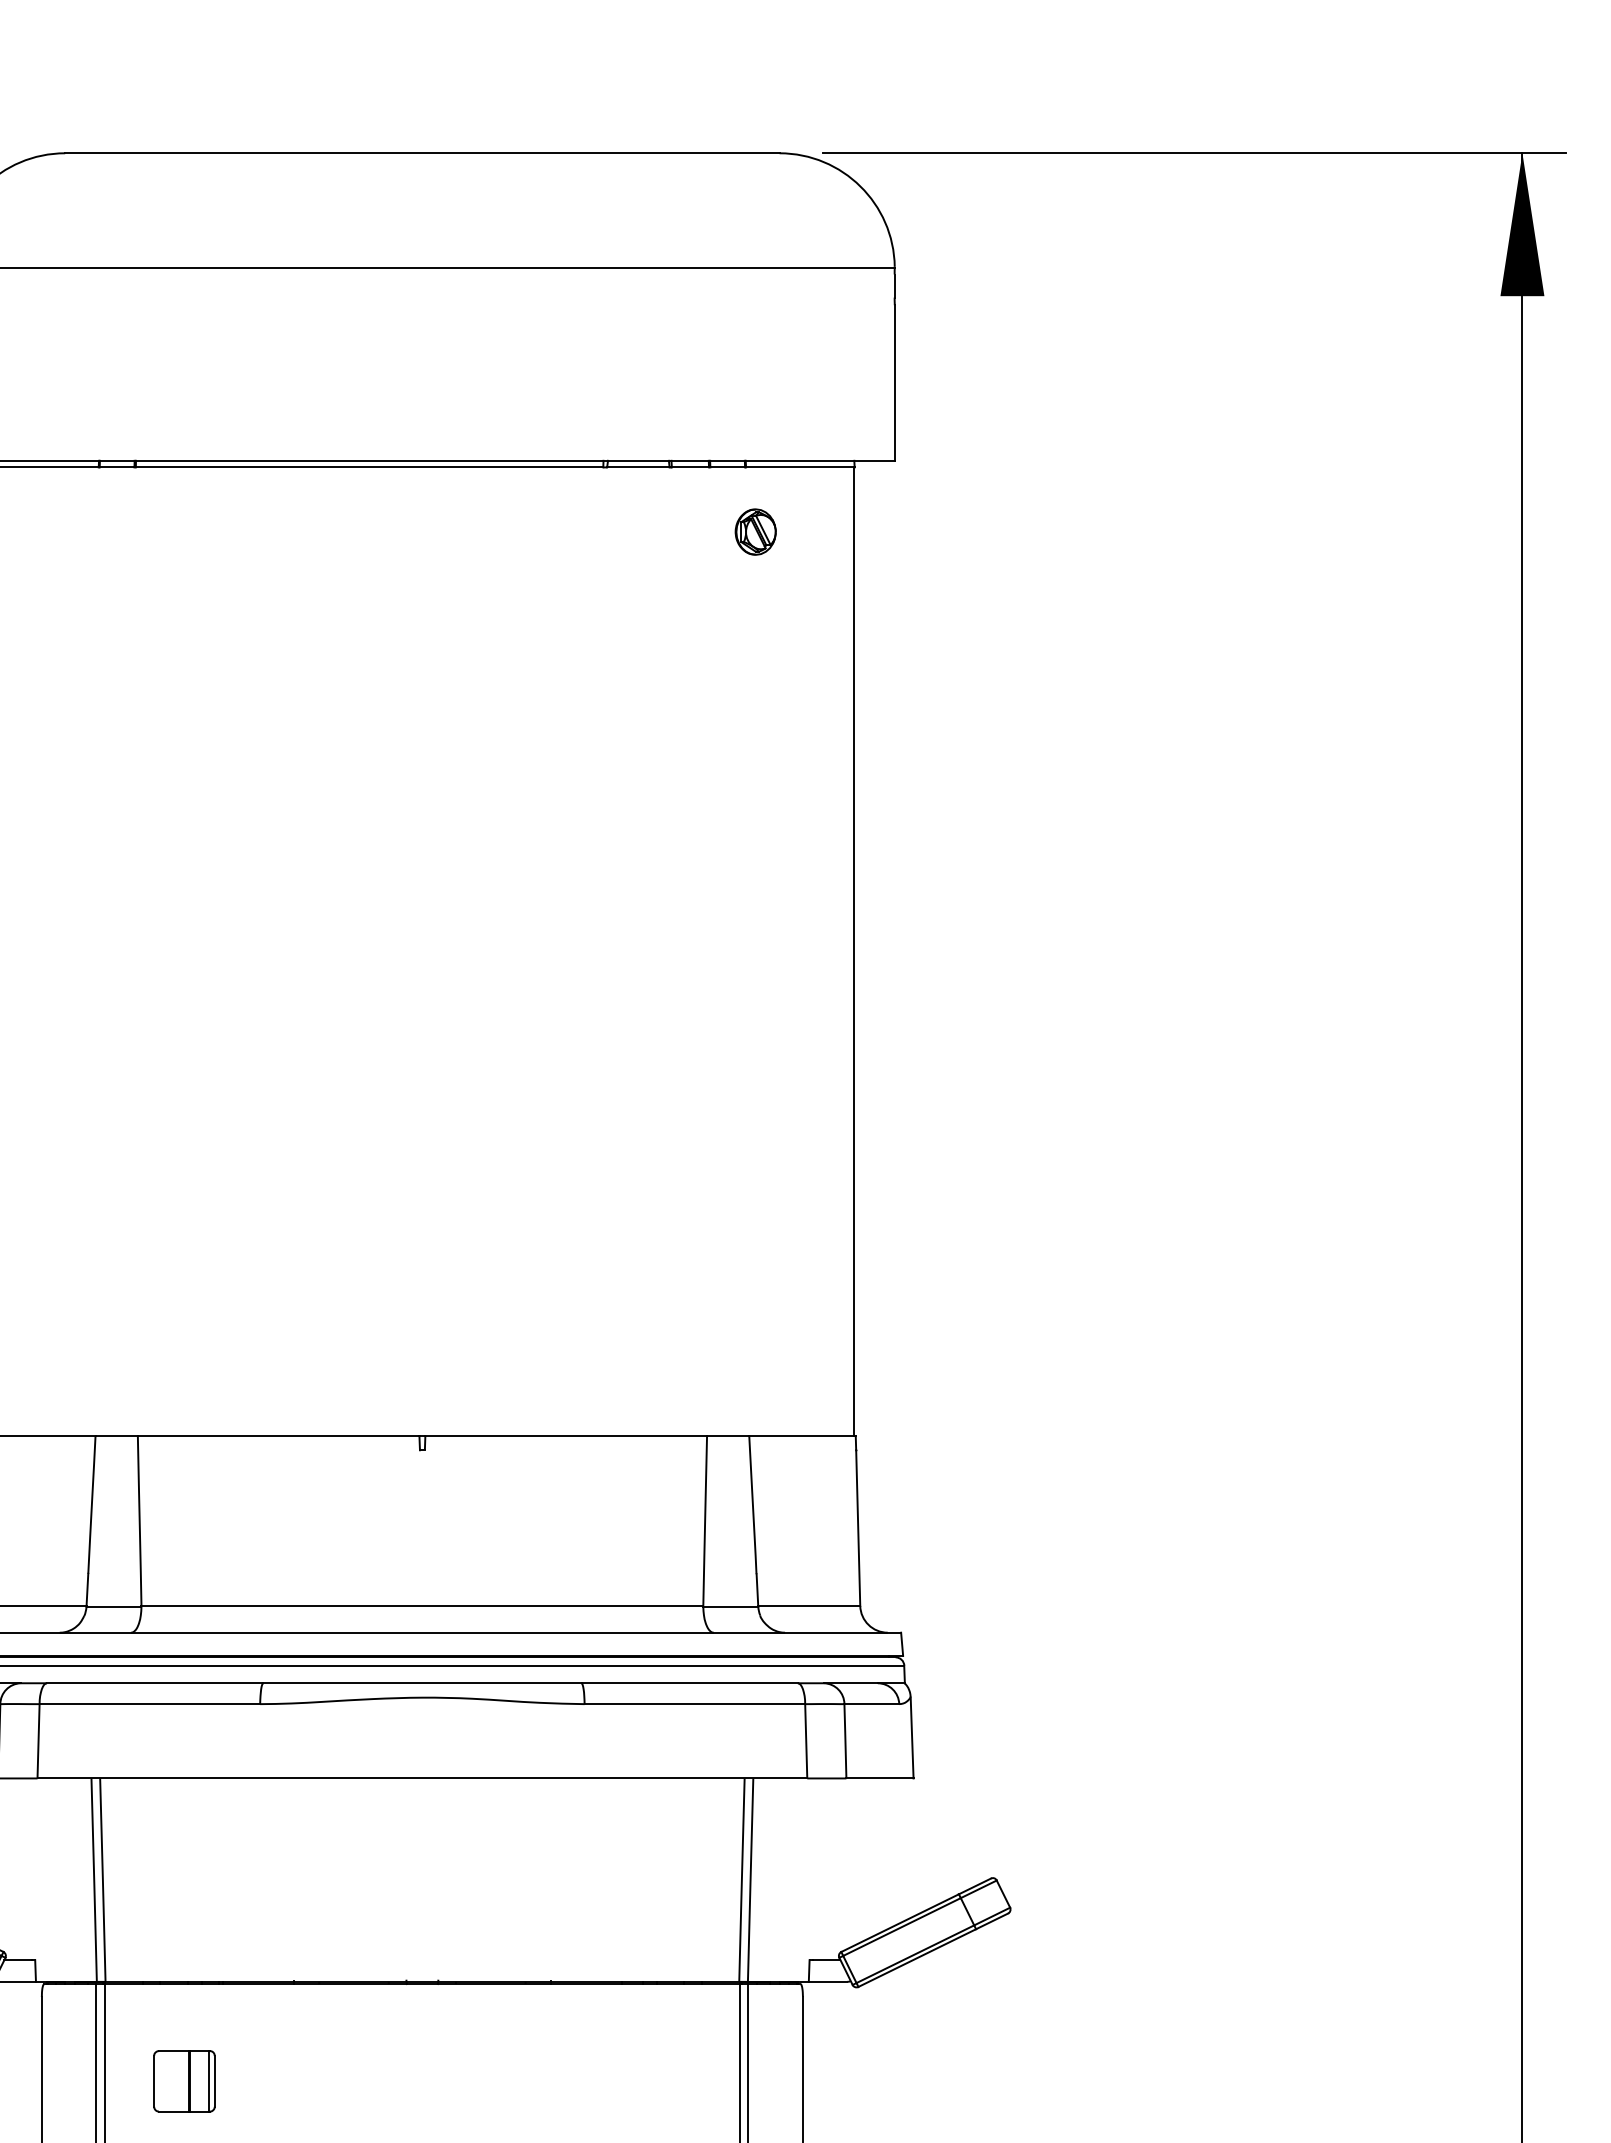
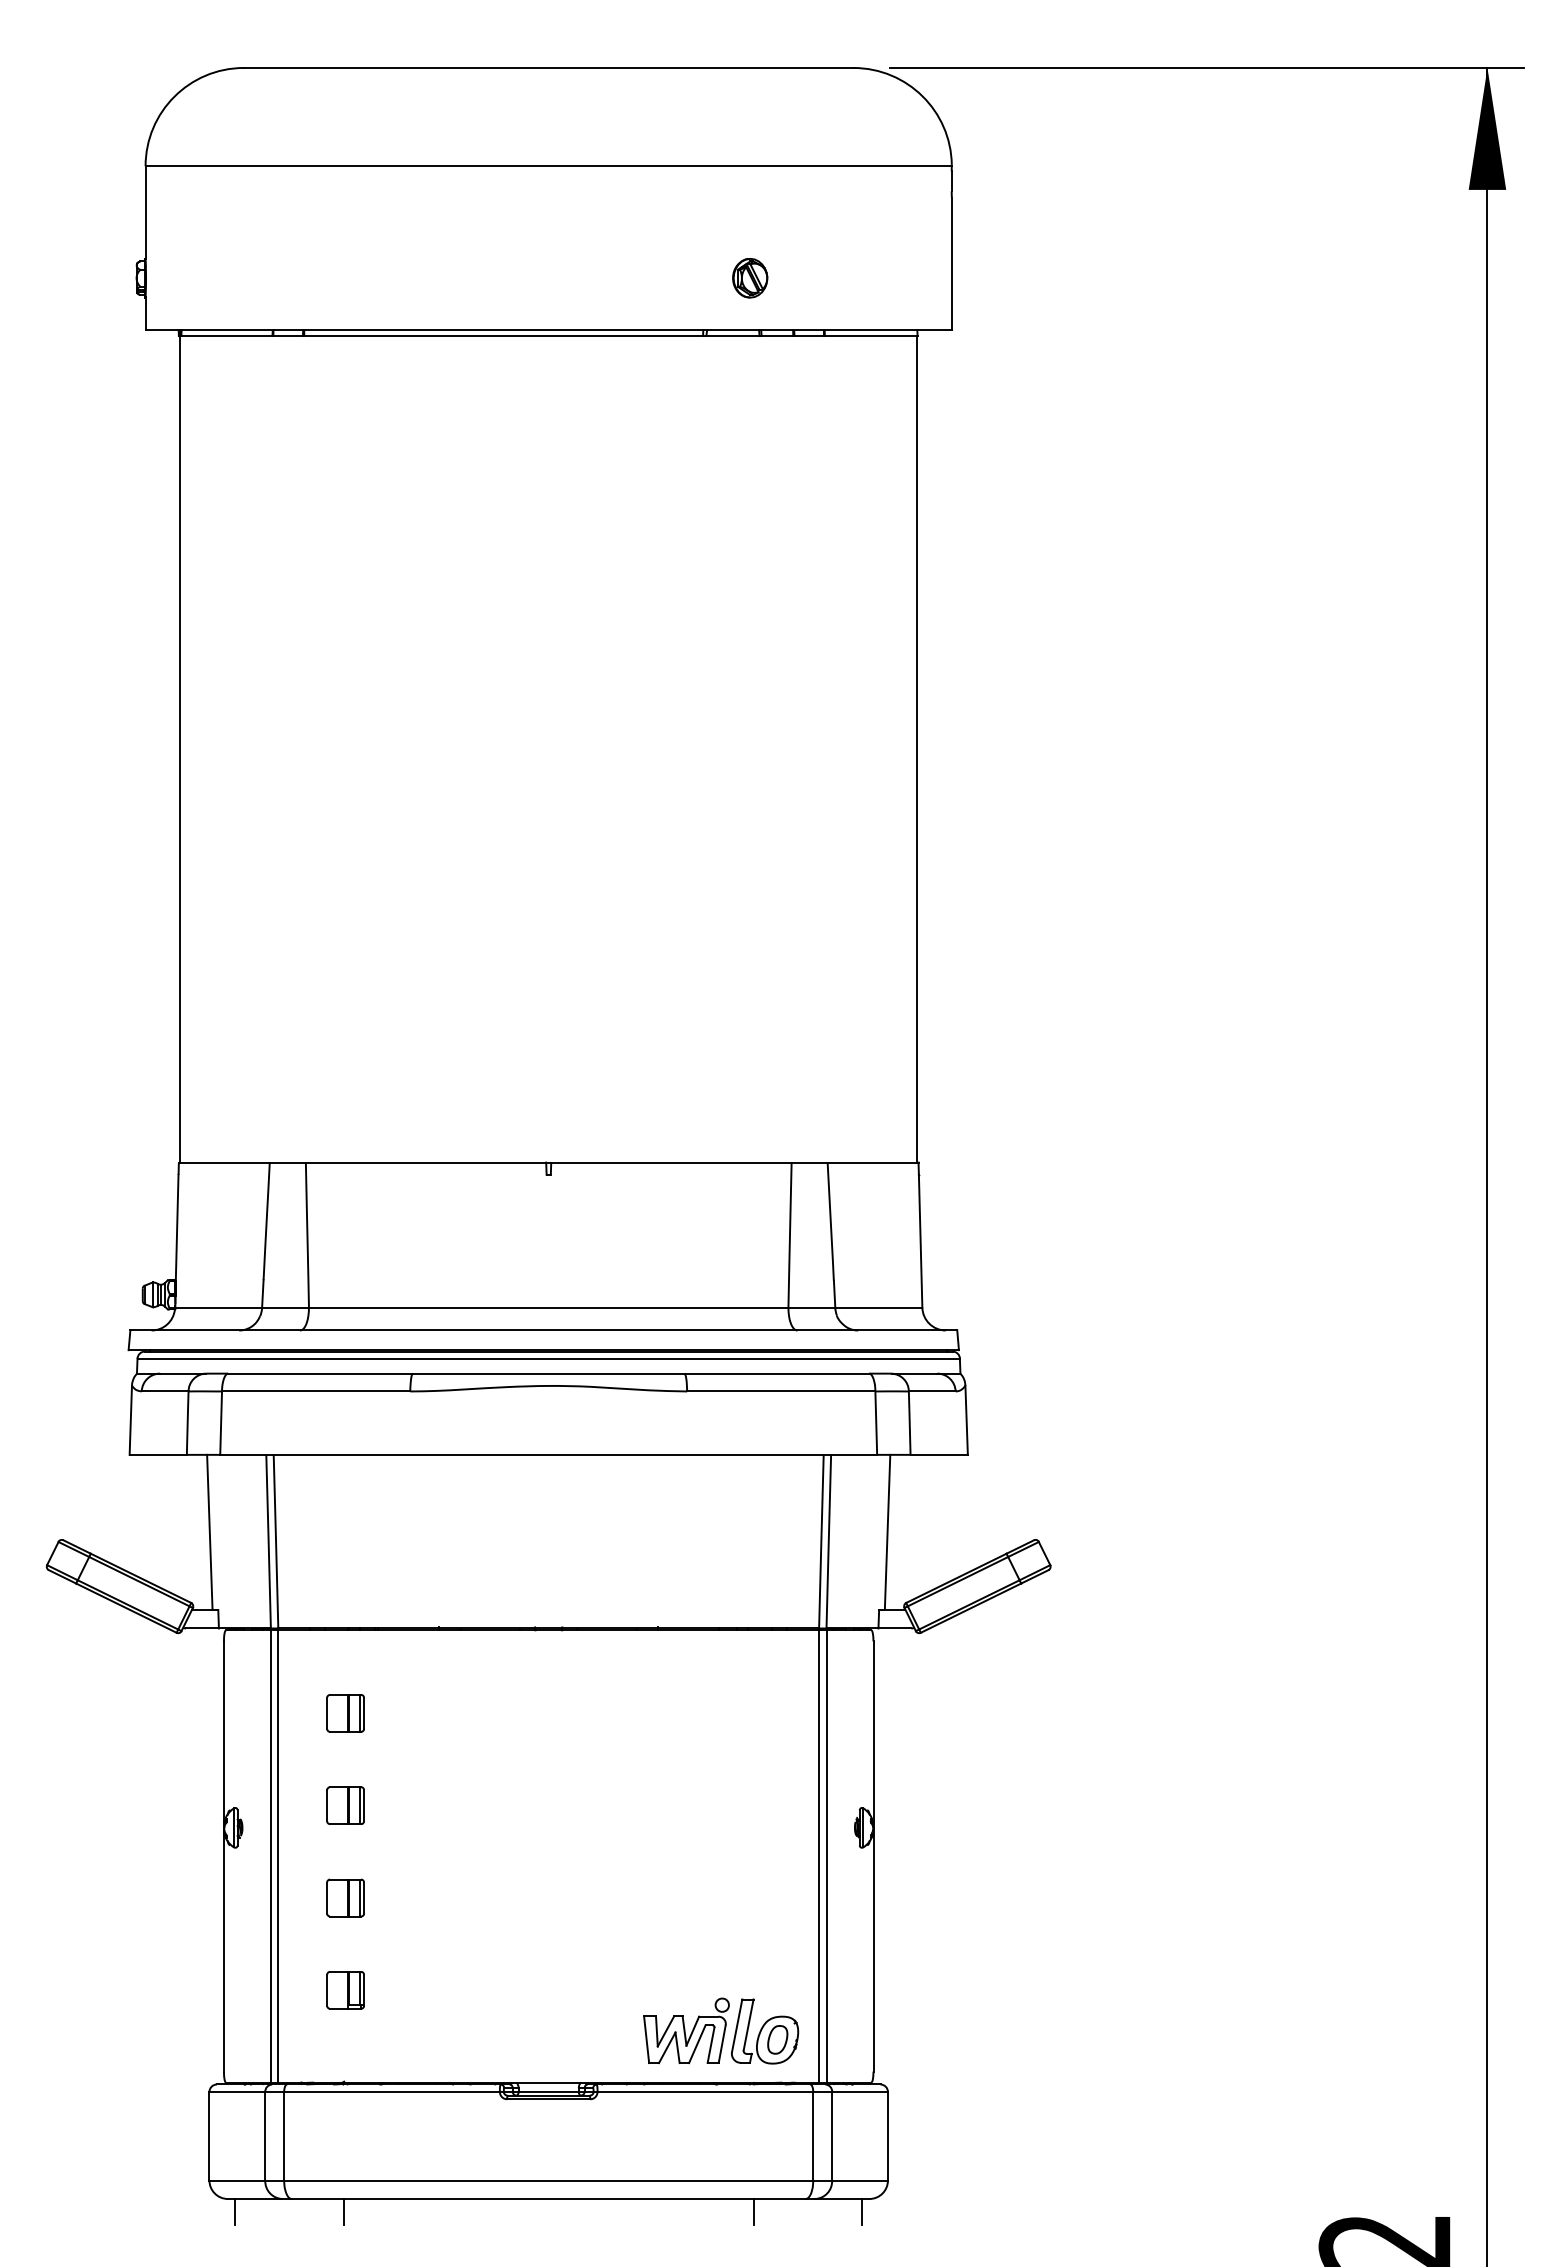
part: (756, 532) -> (750, 278), moved
line: (24, 1868) -> (209, 1531), added
line: (819, 1868) -> (887, 1531), added
part: (184, 2081) -> (345, 1713), size x0.71

